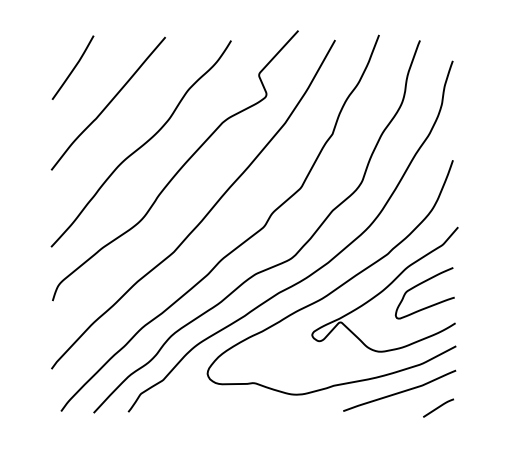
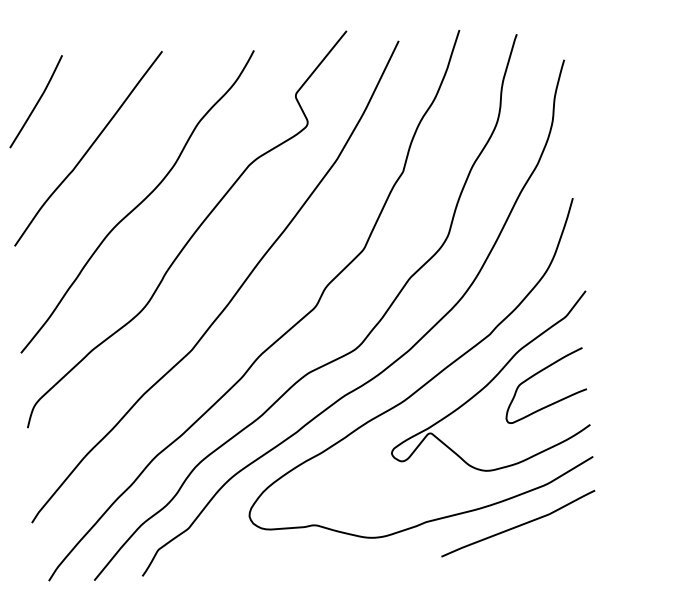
curve: (438, 407) -> (573, 543), removed

